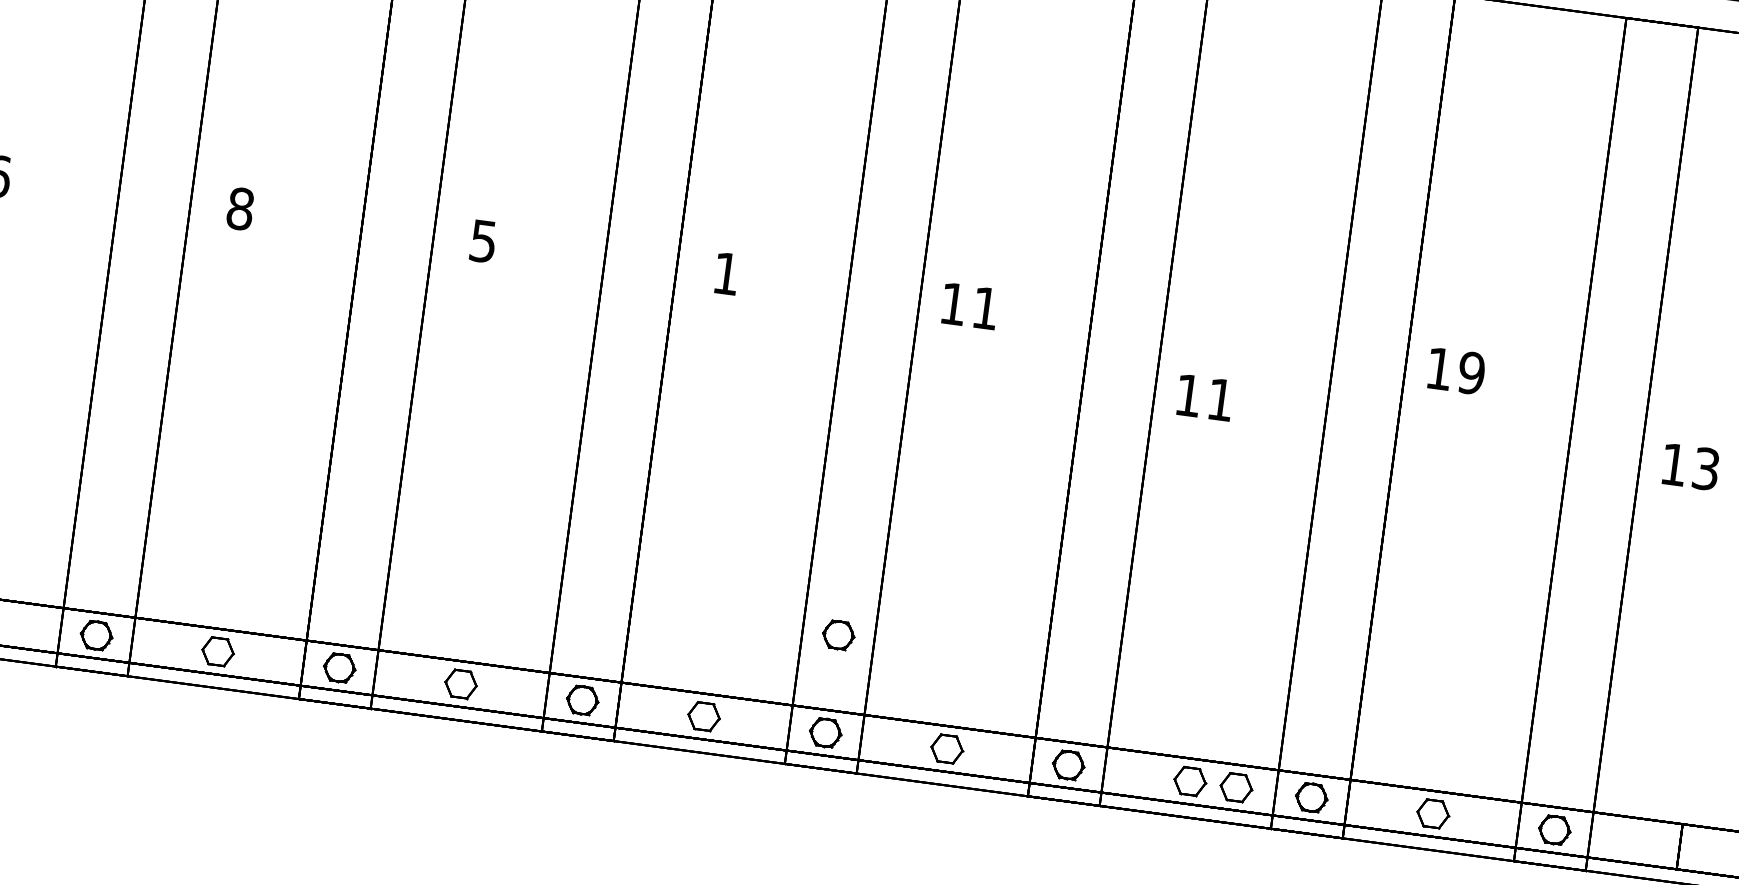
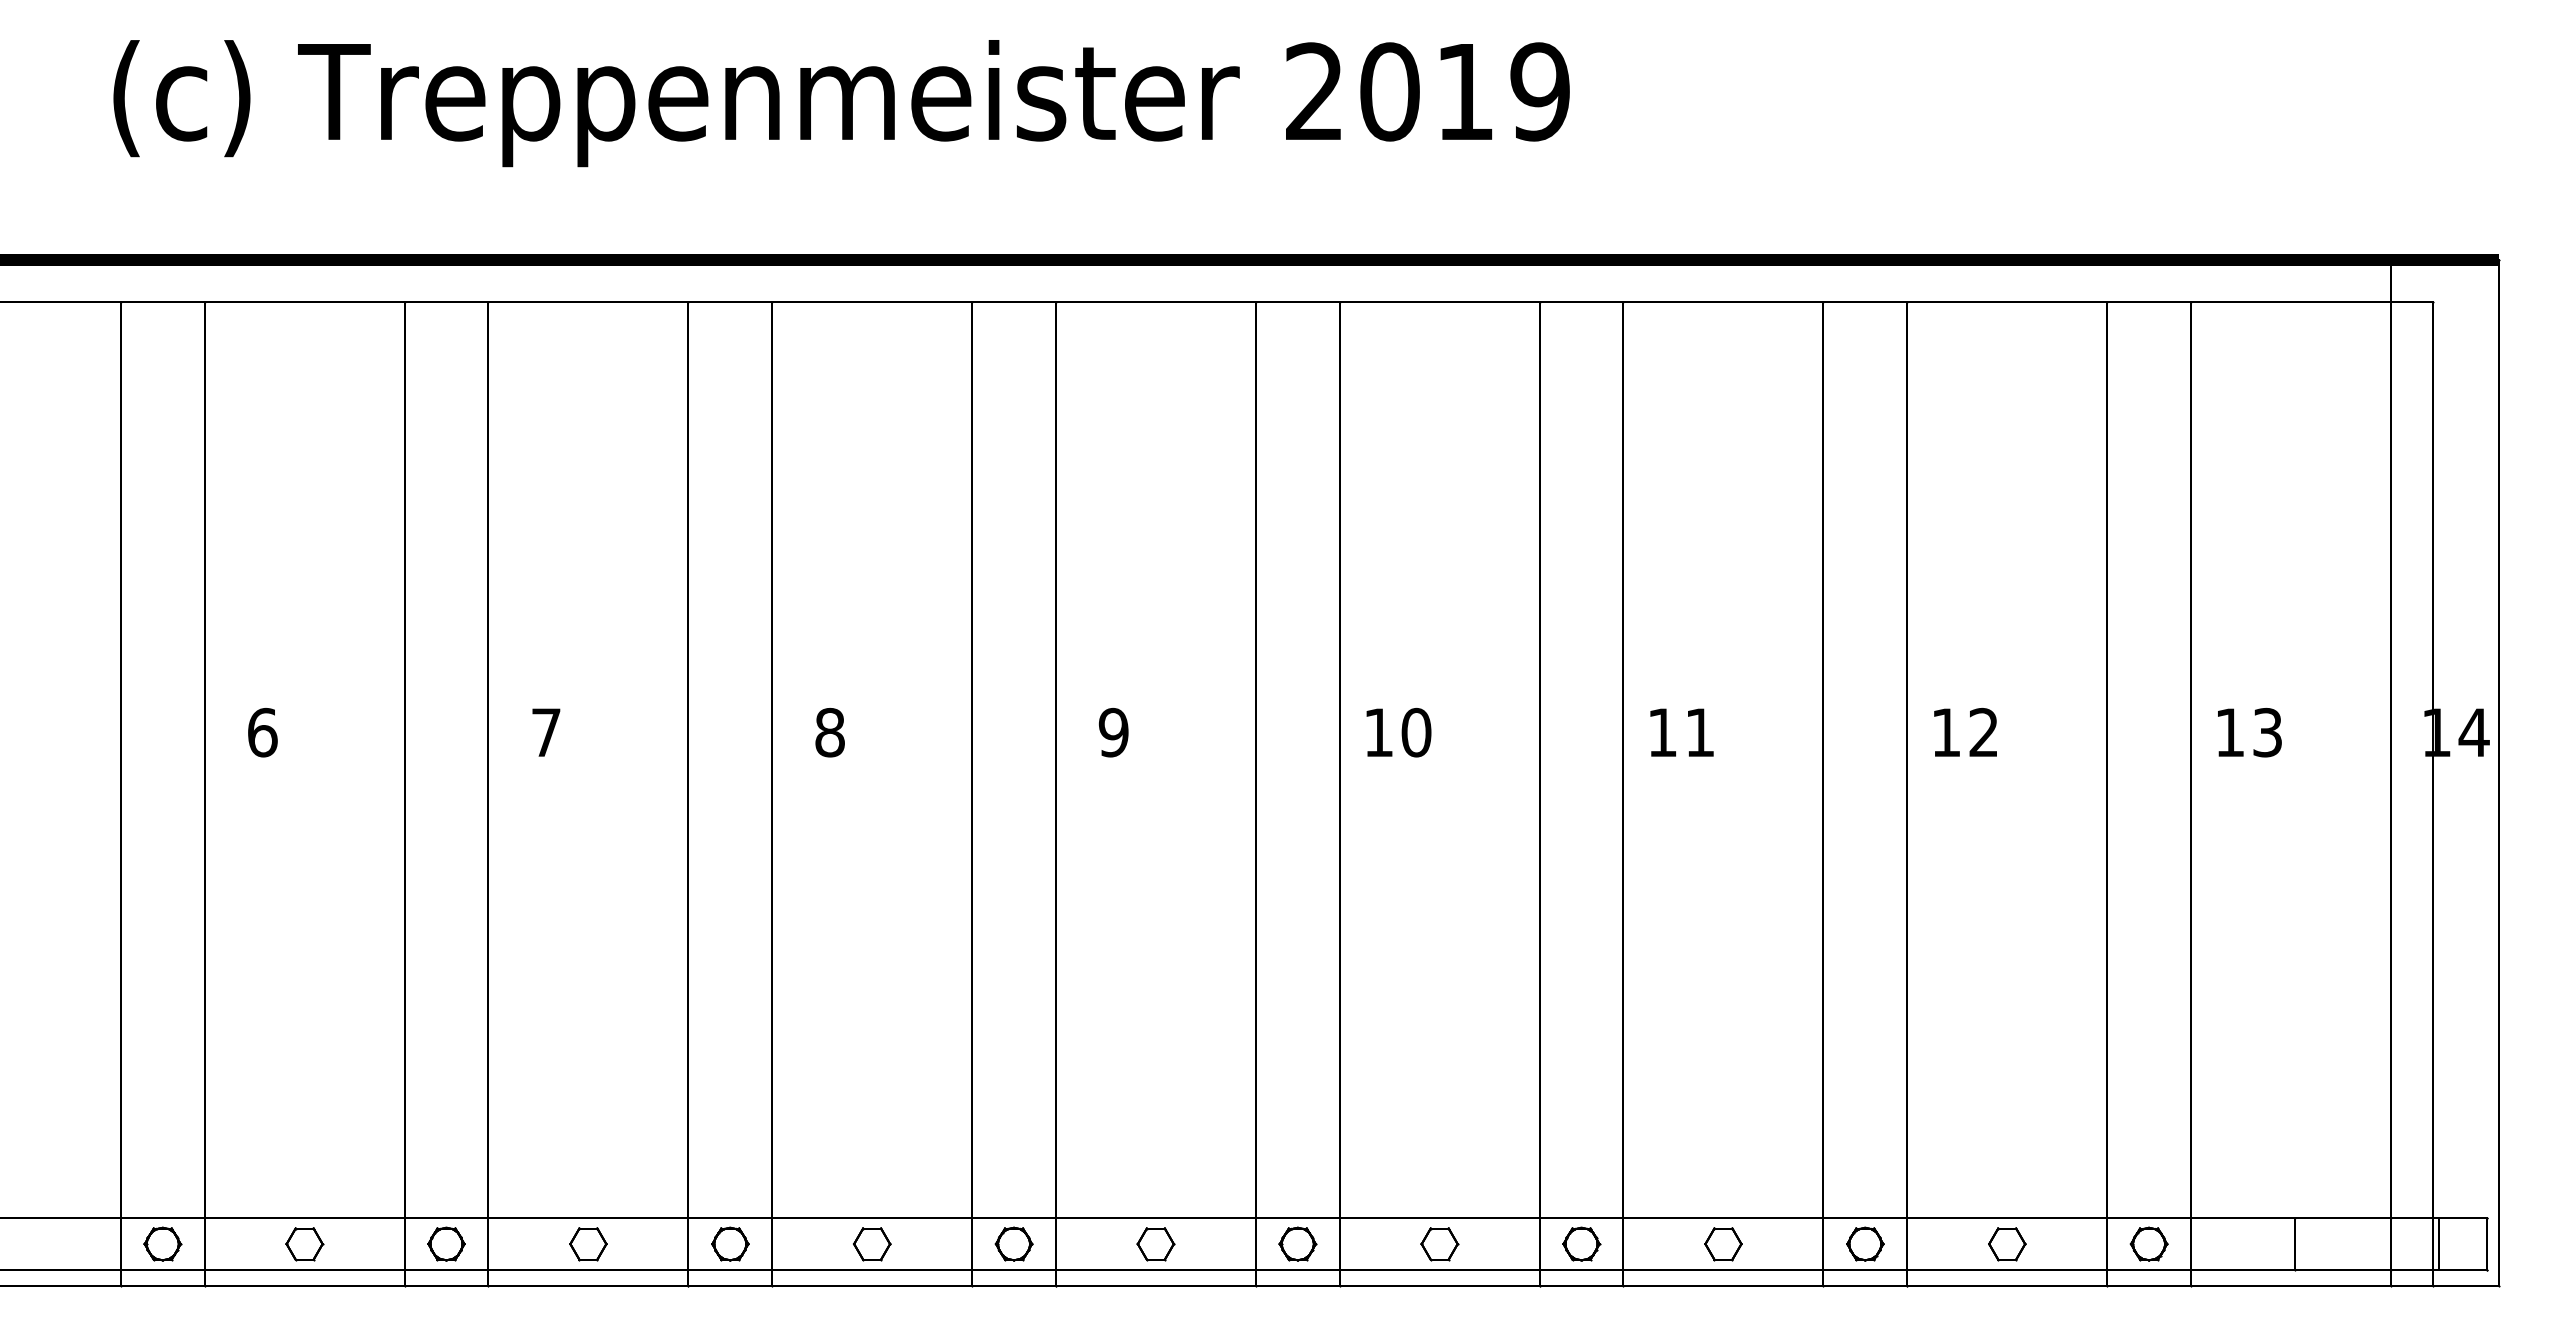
text: (240, 208) -> (546, 732), 8 -> 7
text: (483, 241) -> (829, 732), 5 -> 8
text: (726, 273) -> (1113, 732), 1 -> 9
text: (985, 308) -> (1416, 732), 11 -> 10
text: (1471, 373) -> (1983, 732), 19 -> 12
text: (1204, 397) -> (1681, 732), moved
text: (1690, 466) -> (2249, 732), moved
part: (838, 634) -> (1297, 1129), removed
part: (1236, 787) -> (1777, 1244), removed

